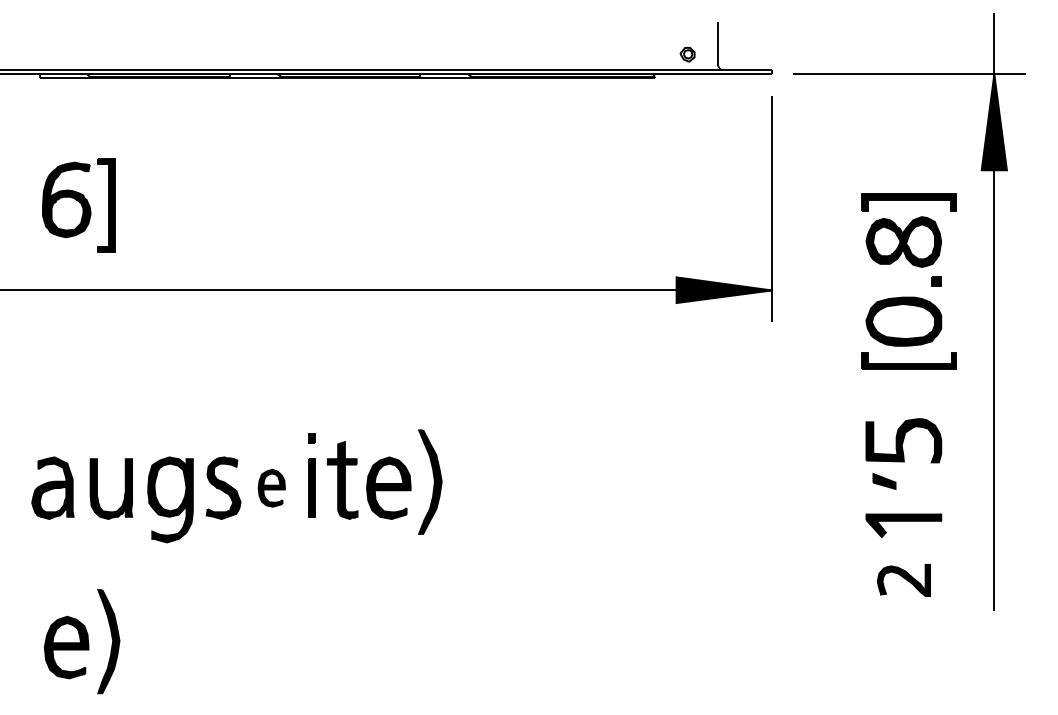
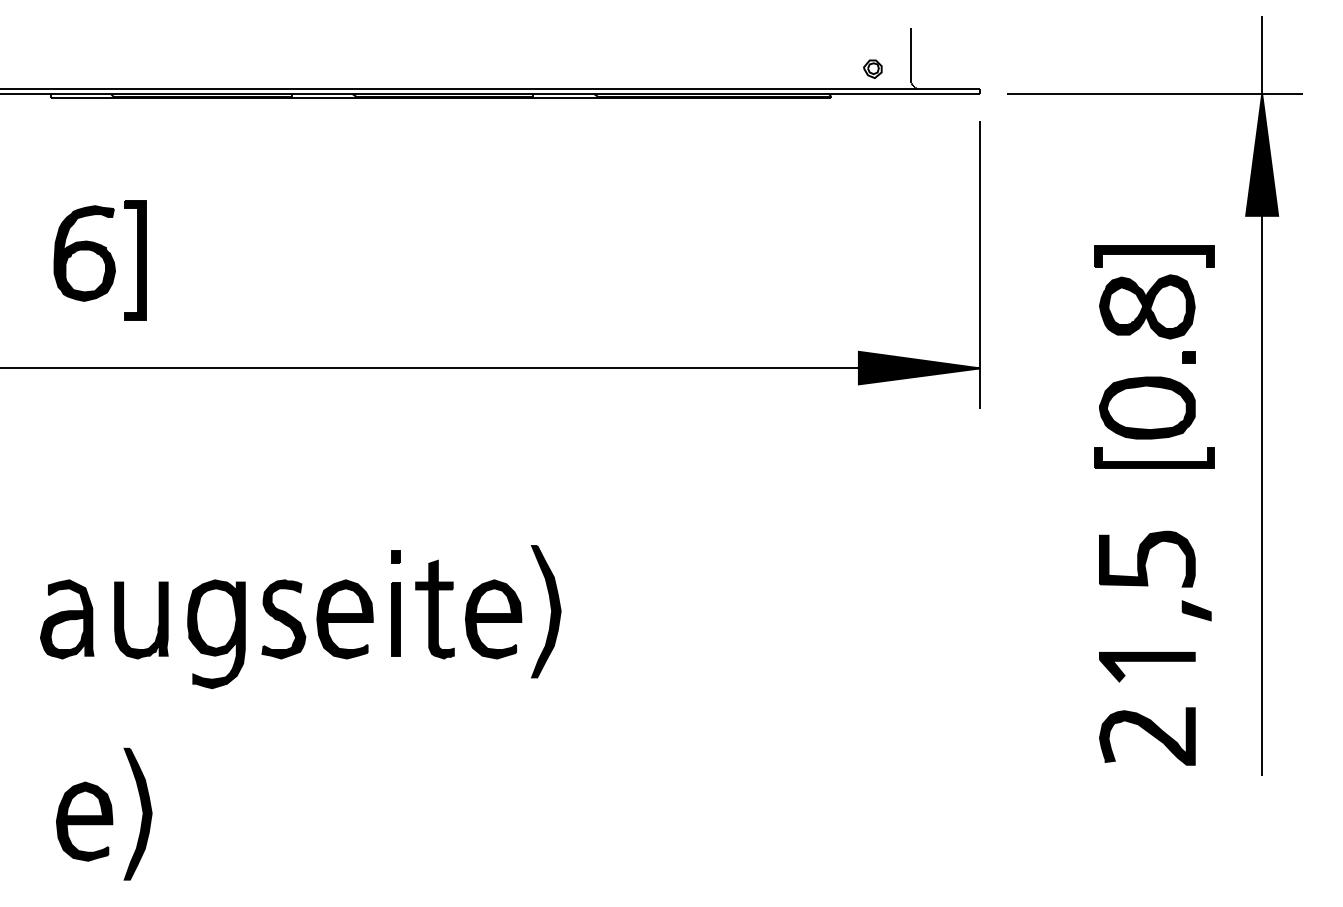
part: (884, 481) -> (1196, 610), moved
part: (271, 488) -> (344, 619), size x1.67
part: (903, 580) -> (1147, 736), size x1.43

